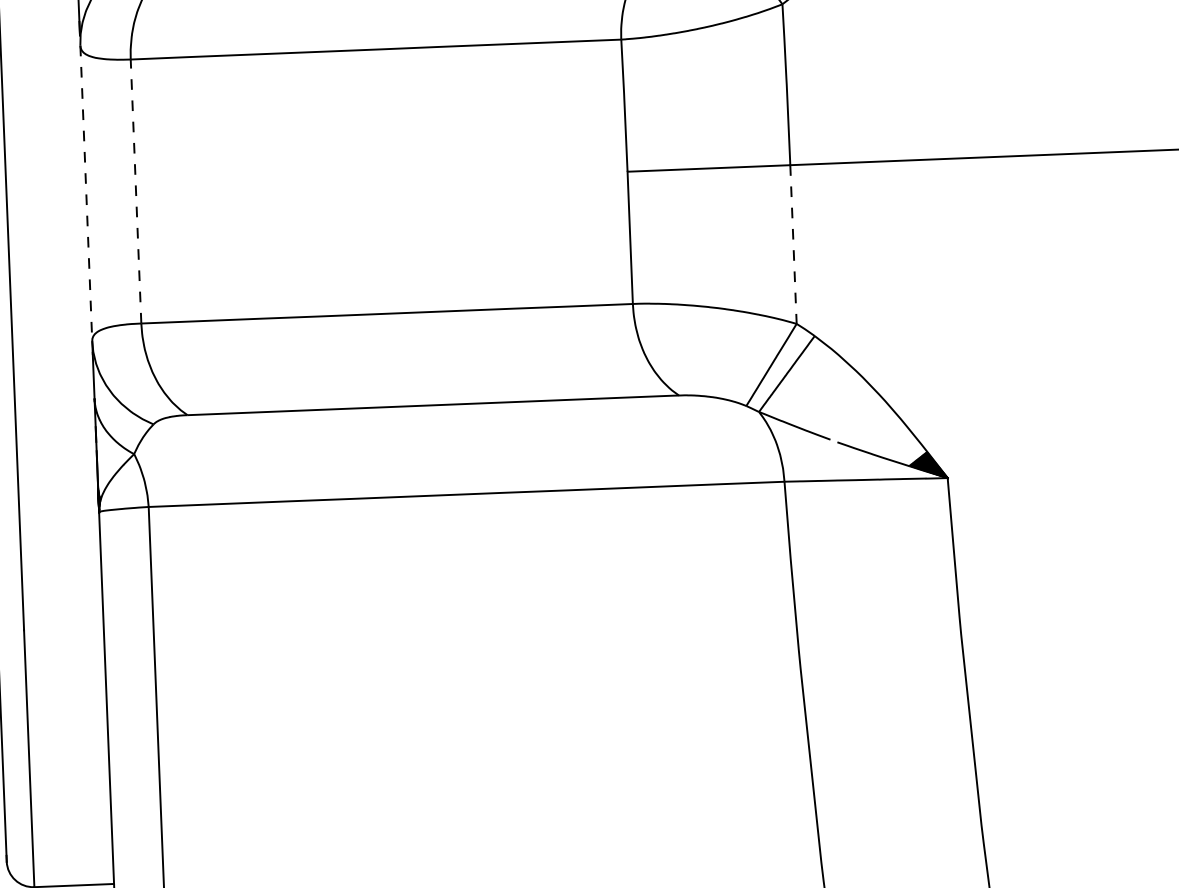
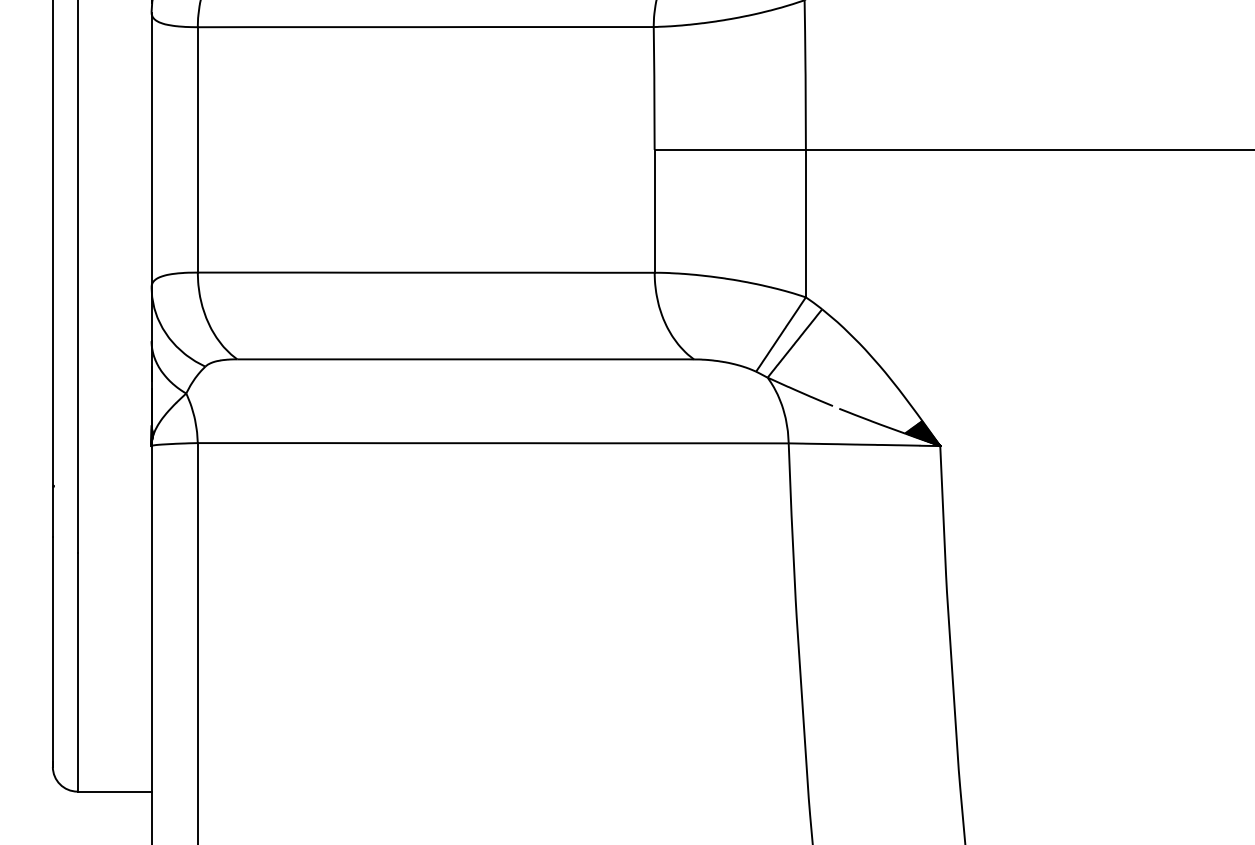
line: (135, 191) -> (197, 149), dashed -> solid
line: (86, 194) -> (151, 150), dashed -> solid
line: (793, 244) -> (805, 223), dashed -> solid

